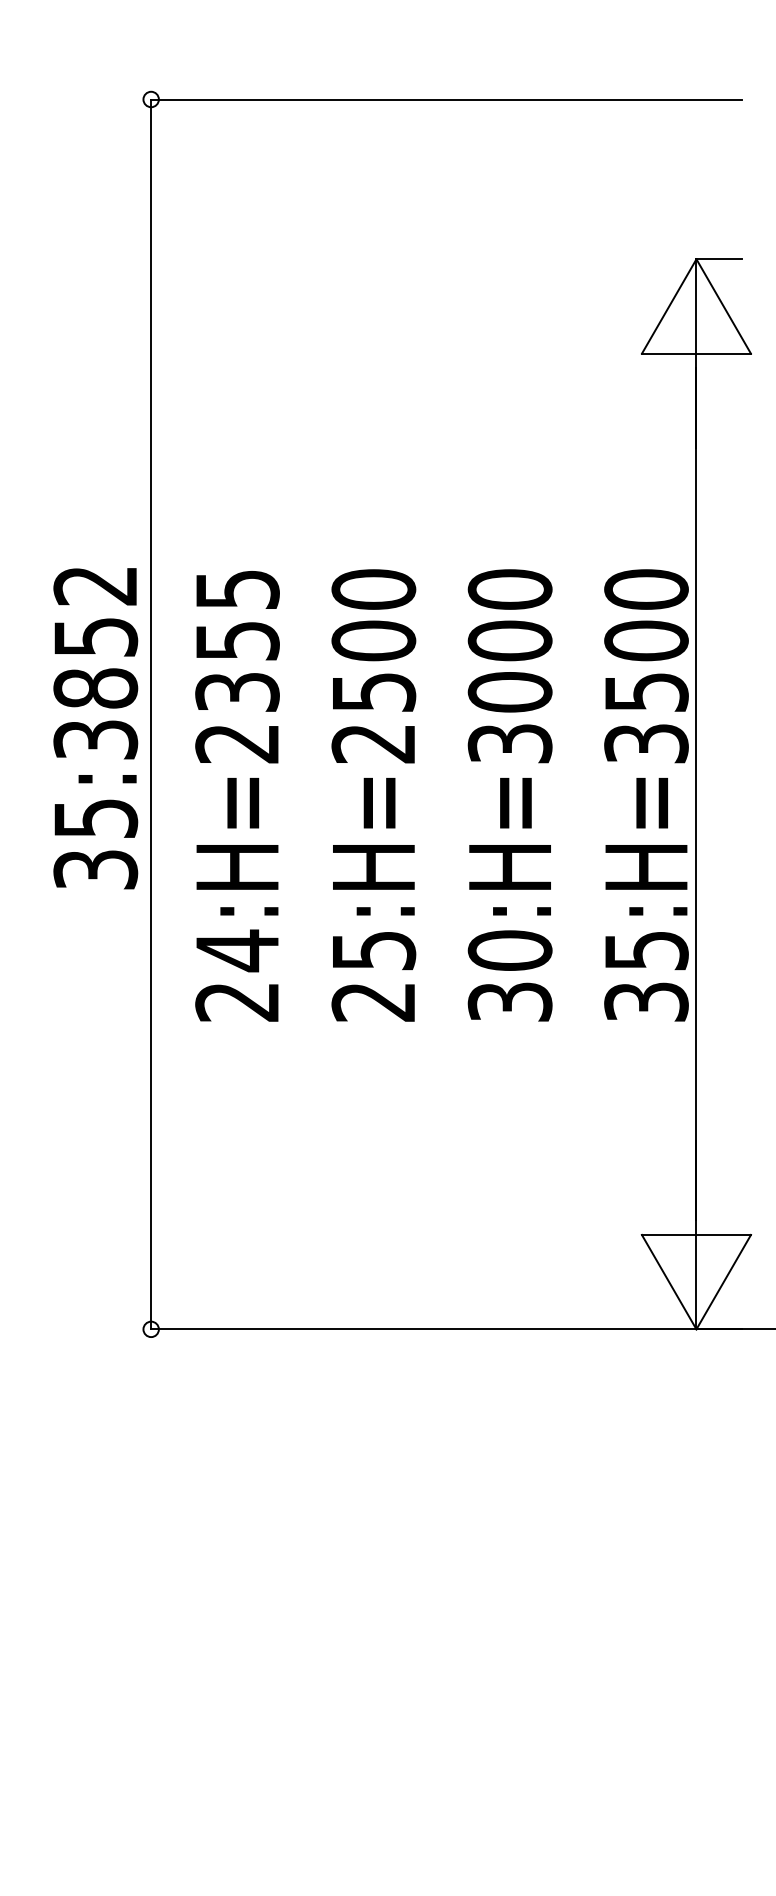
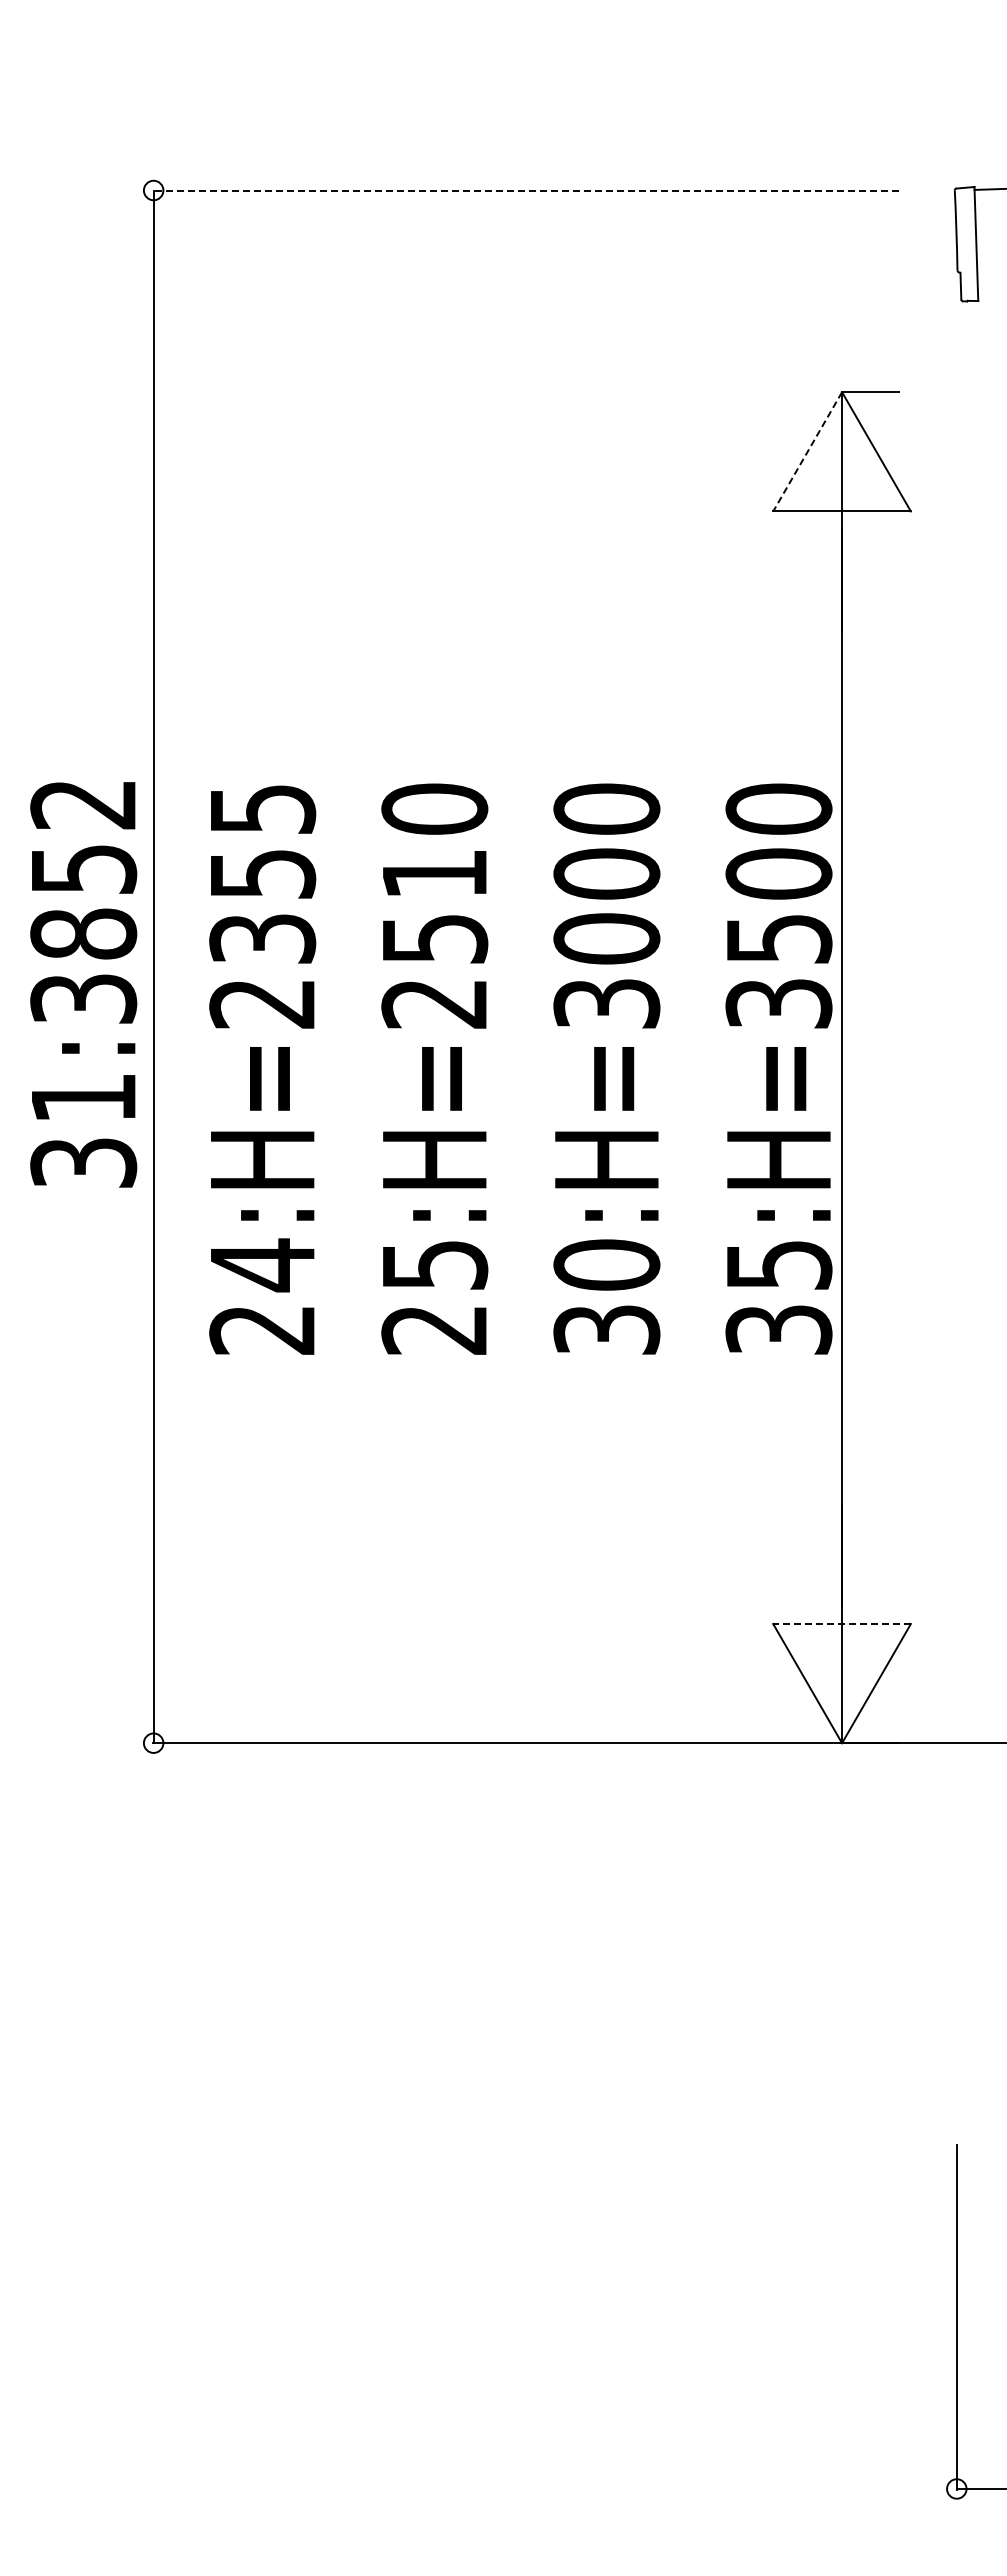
line: (445, 99) -> (525, 190), solid -> dashed
line: (669, 306) -> (807, 451), solid -> dashed
text: (373, 640) -> (434, 873), 25:H=2500 -> 25:H=2510
text: (96, 818) -> (84, 1098), 35:3852 -> 31:3852
line: (696, 1234) -> (842, 1623), solid -> dashed

